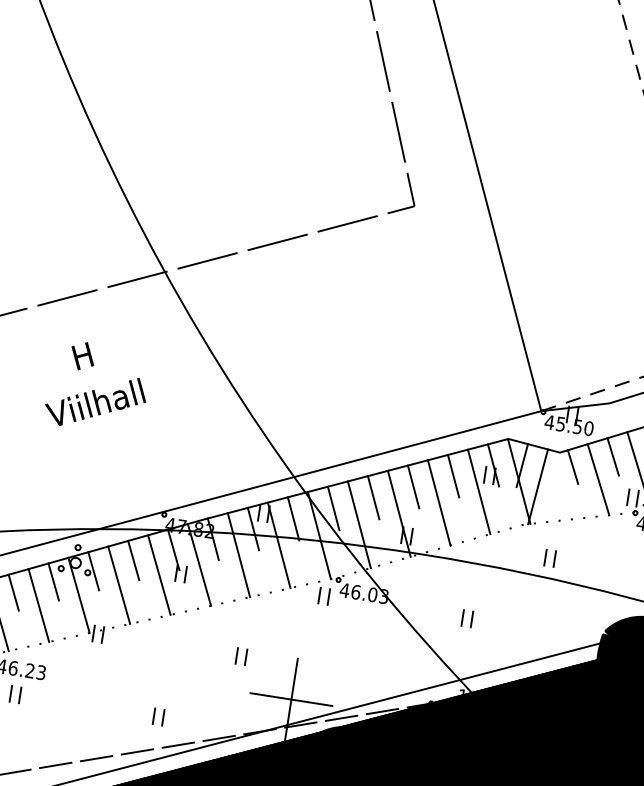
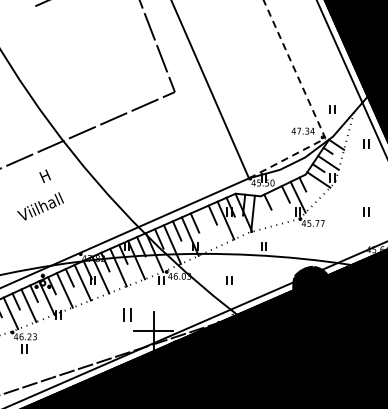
text: (81, 354) -> (44, 175), moved
line: (598, 478) -> (280, 205), removed
line: (437, 502) -> (207, 228), removed
part: (240, 655) -> (126, 314), size x1.6
part: (157, 715) -> (92, 348), removed

